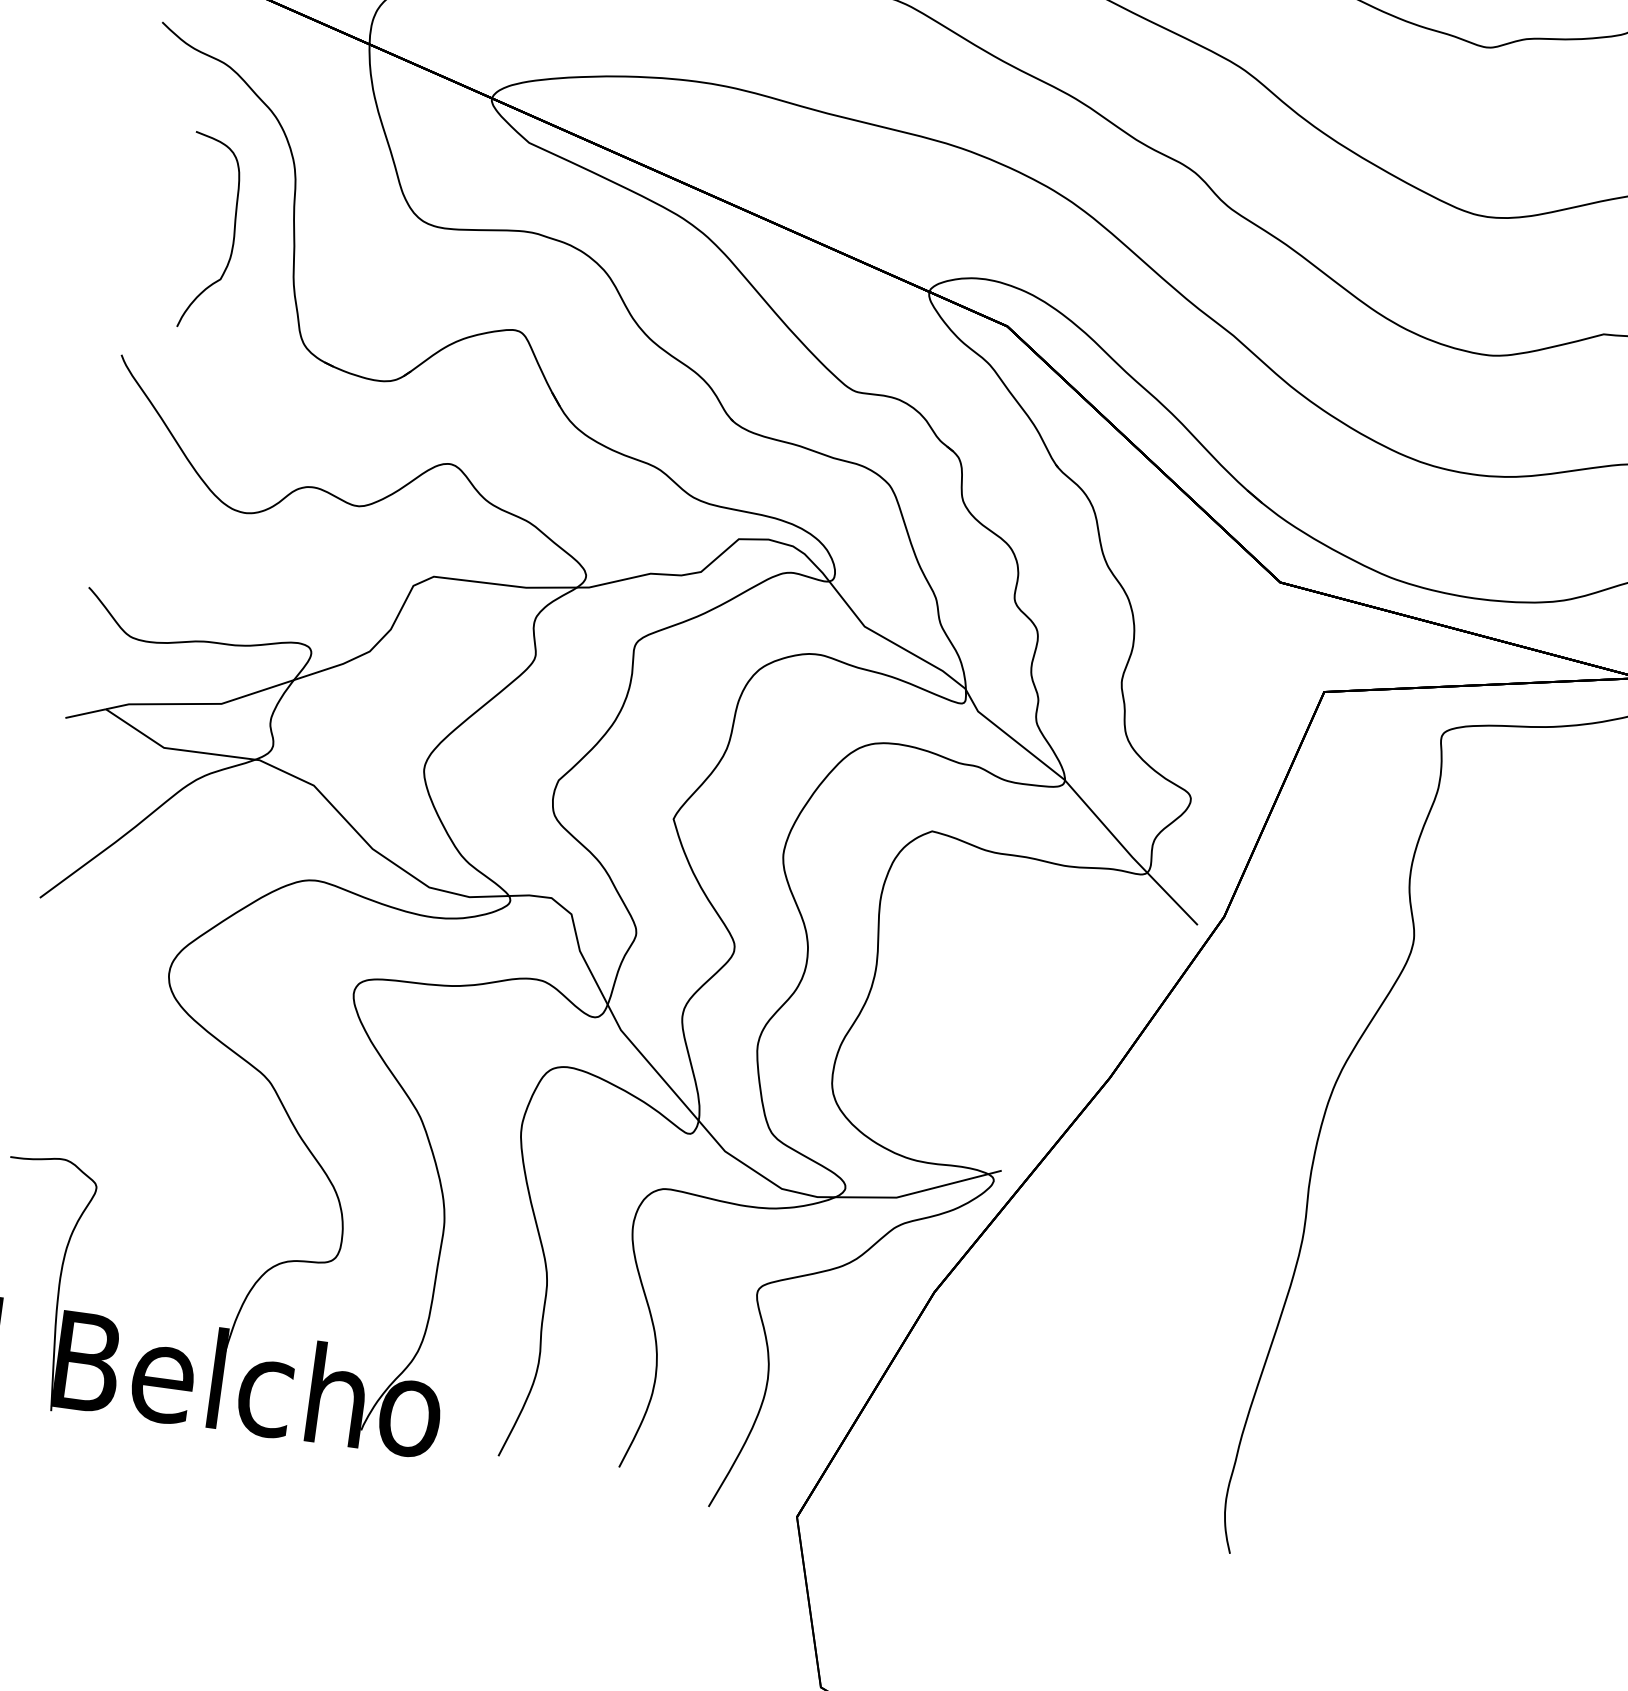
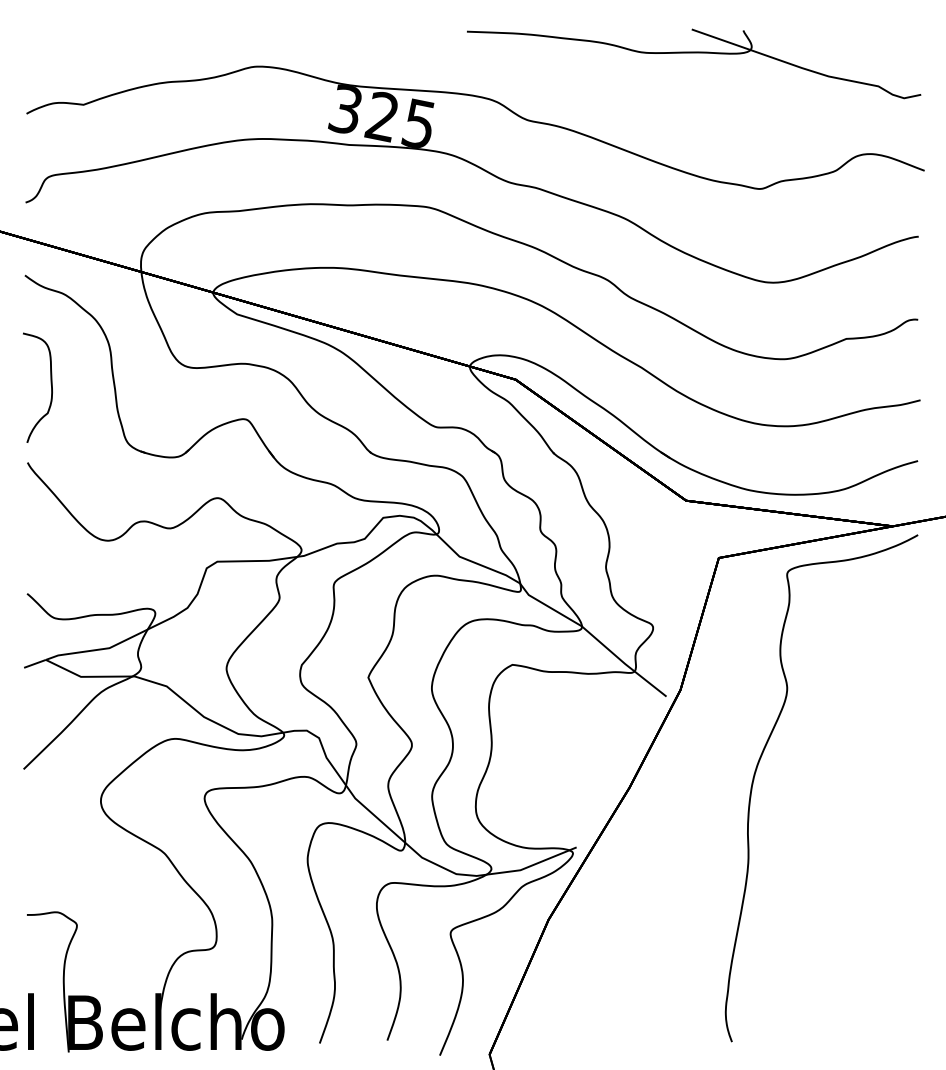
curve: (232, 228) -> (50, 384), moved

